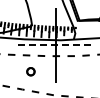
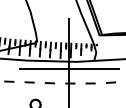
line: (56, 45) -> (70, 68), dashed -> solid

